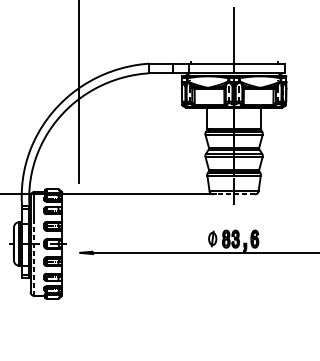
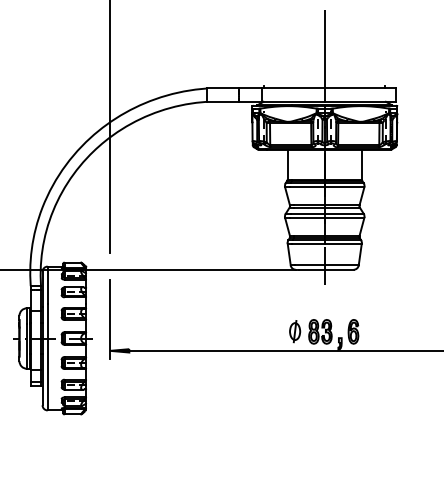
line: (235, 194) -> (326, 269), dashed -> solid
line: (79, 230) -> (110, 319), added
line: (34, 257) -> (47, 357), dashed -> solid

